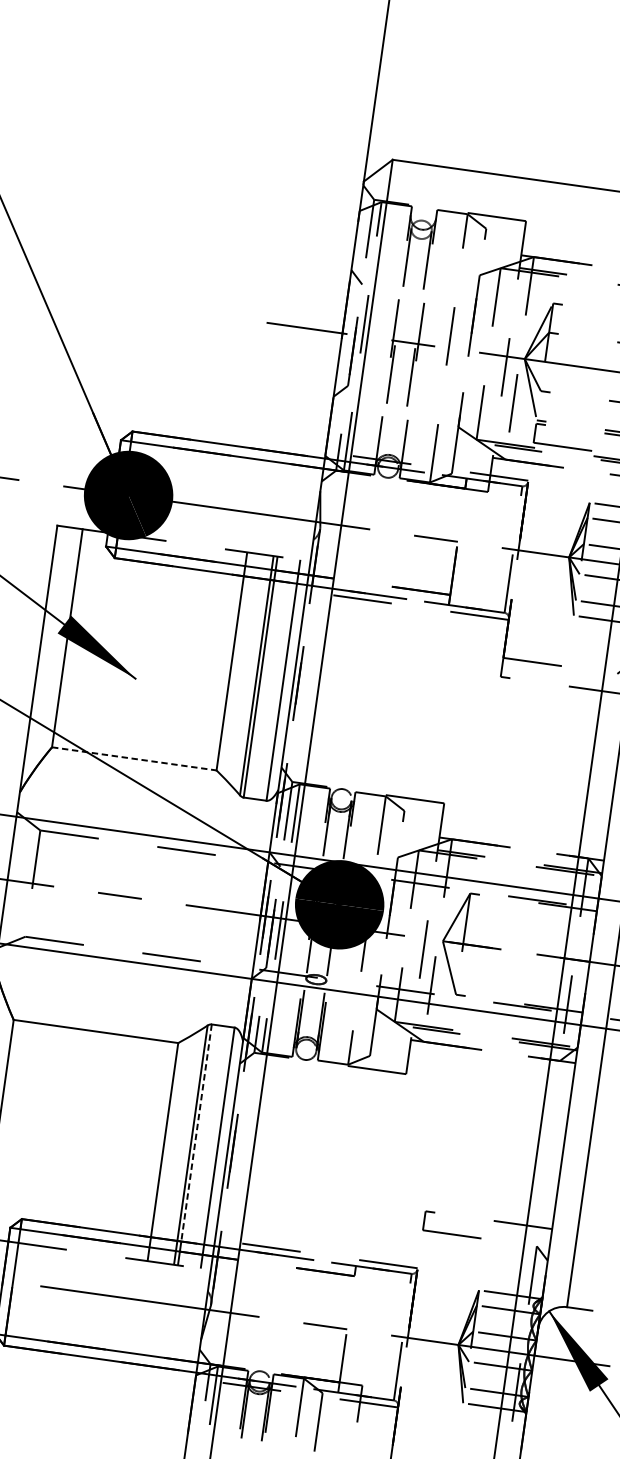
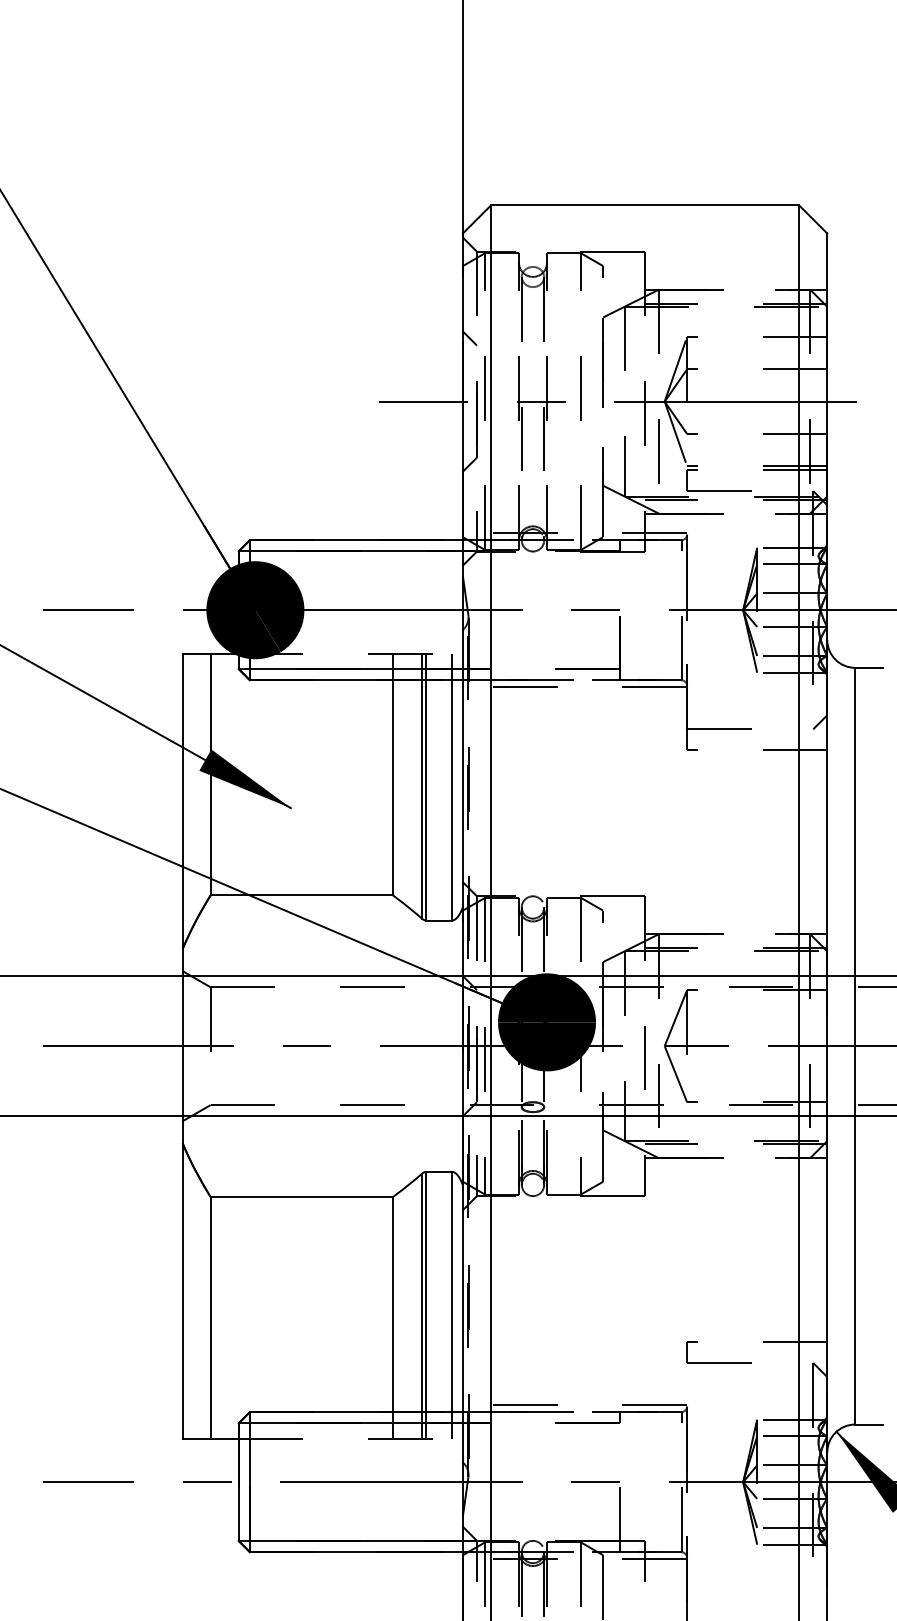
line: (134, 759) -> (302, 895), dashed -> solid
line: (196, 1133) -> (426, 1292), dashed -> solid

